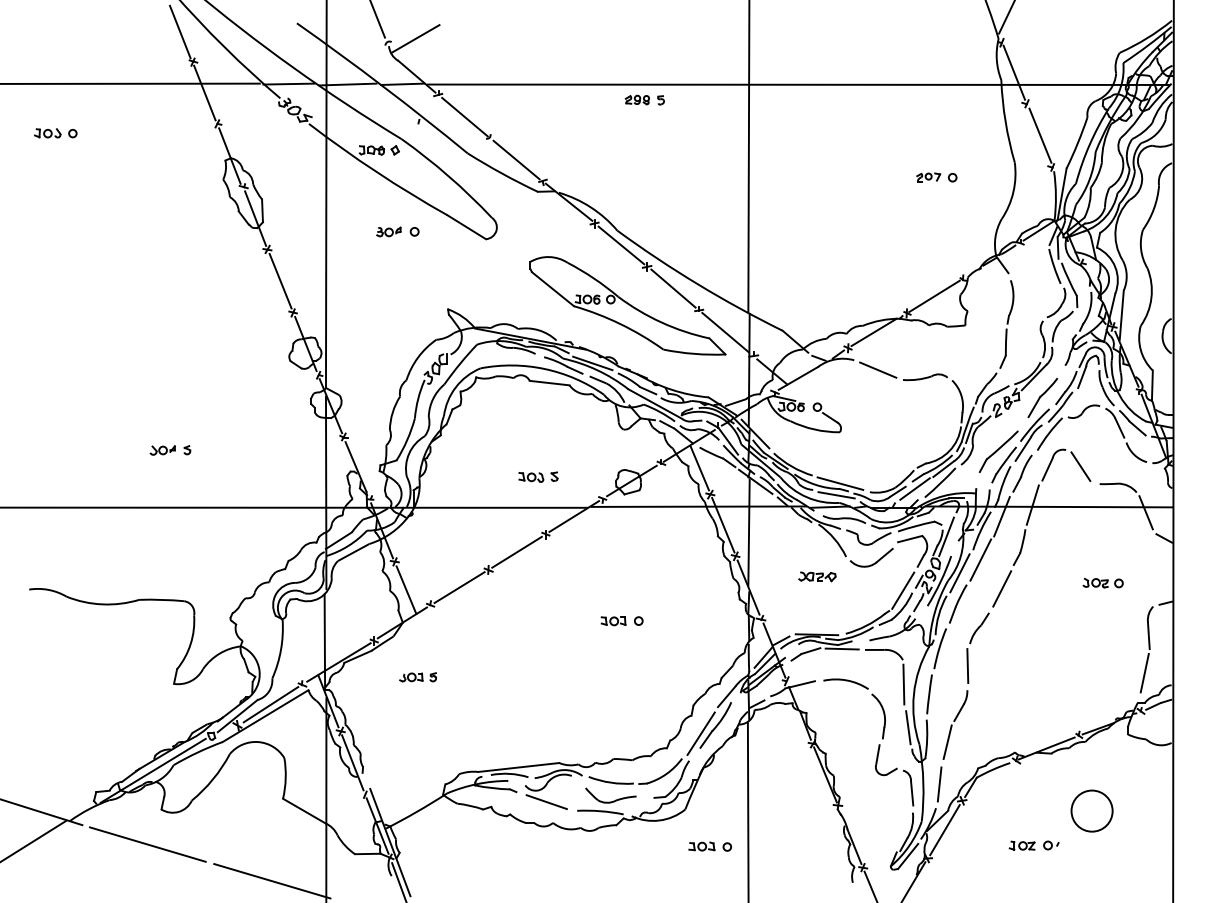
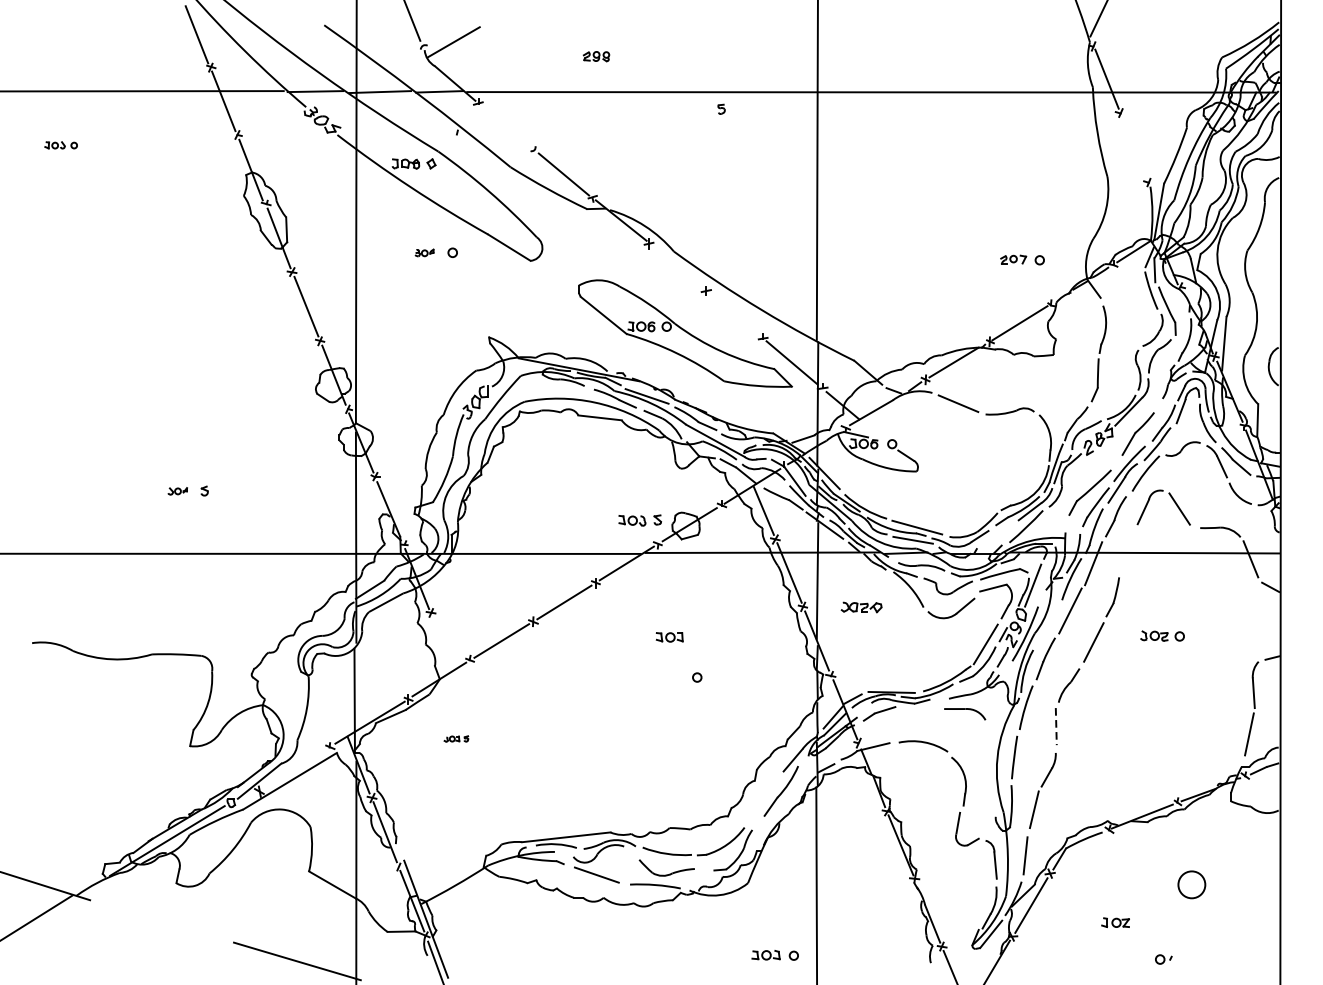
part: (636, 99) -> (595, 56), moved
line: (464, 116) -> (507, 126), removed
part: (55, 133) -> (60, 145), size x0.7
line: (1040, 135) -> (1135, 147), removed
part: (936, 177) -> (1022, 260), moved
part: (388, 231) -> (424, 252), size x0.7
line: (621, 245) -> (678, 267), removed
line: (673, 288) -> (735, 314), removed
part: (162, 450) -> (177, 491), size x0.7
part: (538, 476) -> (640, 519), moved
line: (914, 488) -> (998, 532), removed
line: (1032, 504) -> (1126, 550), removed
line: (959, 573) -> (1047, 625), removed
part: (817, 576) -> (861, 607), moved
part: (1102, 582) -> (1161, 635), moved
line: (406, 589) -> (443, 643), removed
part: (613, 621) -> (669, 637), moved
line: (841, 648) -> (918, 707), removed
line: (967, 666) -> (1055, 727), solid -> dashed
part: (417, 677) -> (455, 739), size x0.6
line: (903, 684) -> (986, 746), removed
line: (270, 704) -> (295, 768), removed
line: (908, 727) -> (991, 793), removed
line: (700, 733) -> (764, 800), removed
circle: (1091, 810) -> (1191, 884), size x0.6
line: (147, 844) -> (161, 921), removed
part: (1051, 845) -> (1163, 959), moved
part: (709, 846) -> (774, 955), moved

